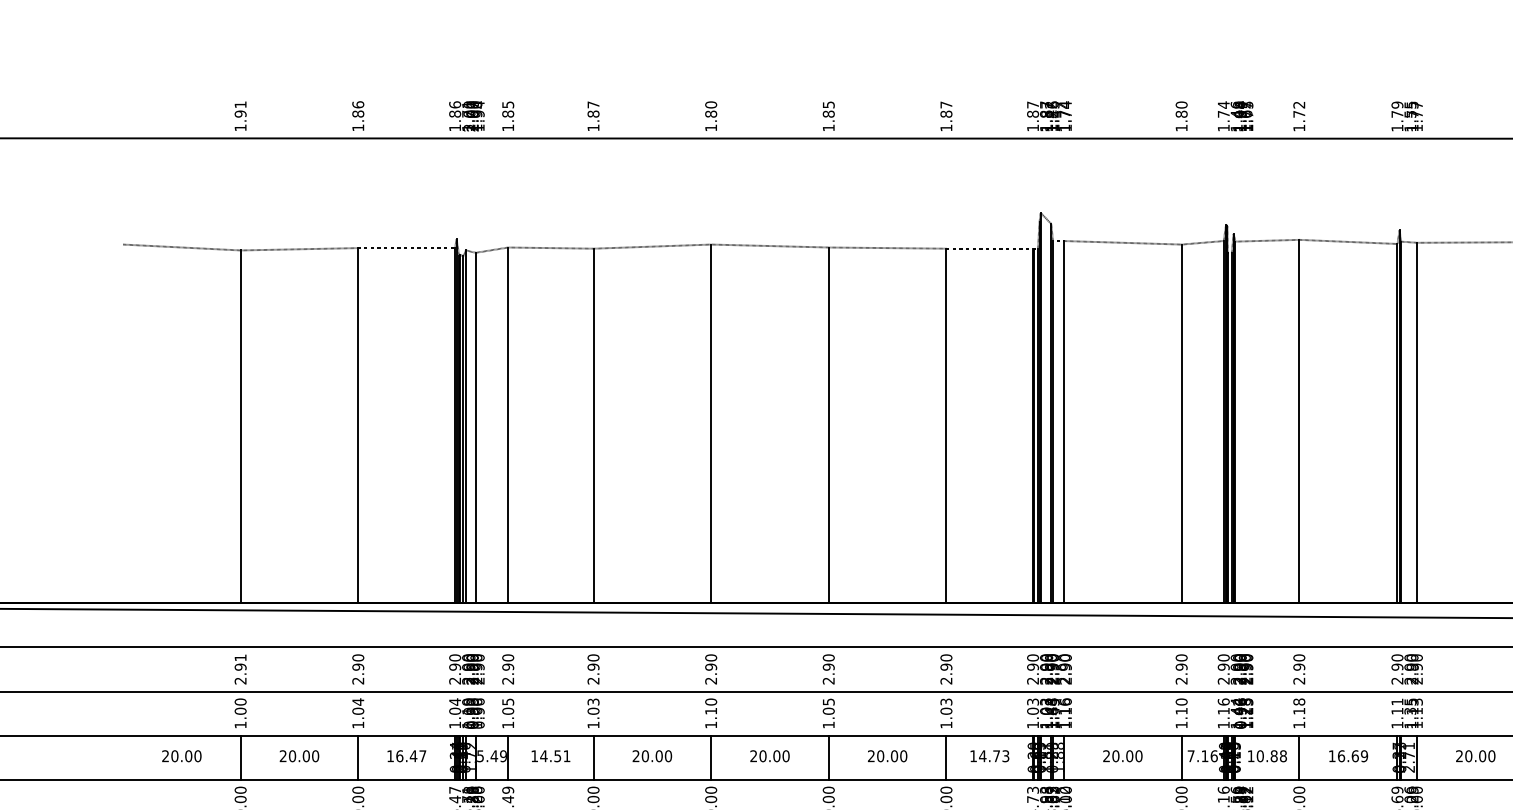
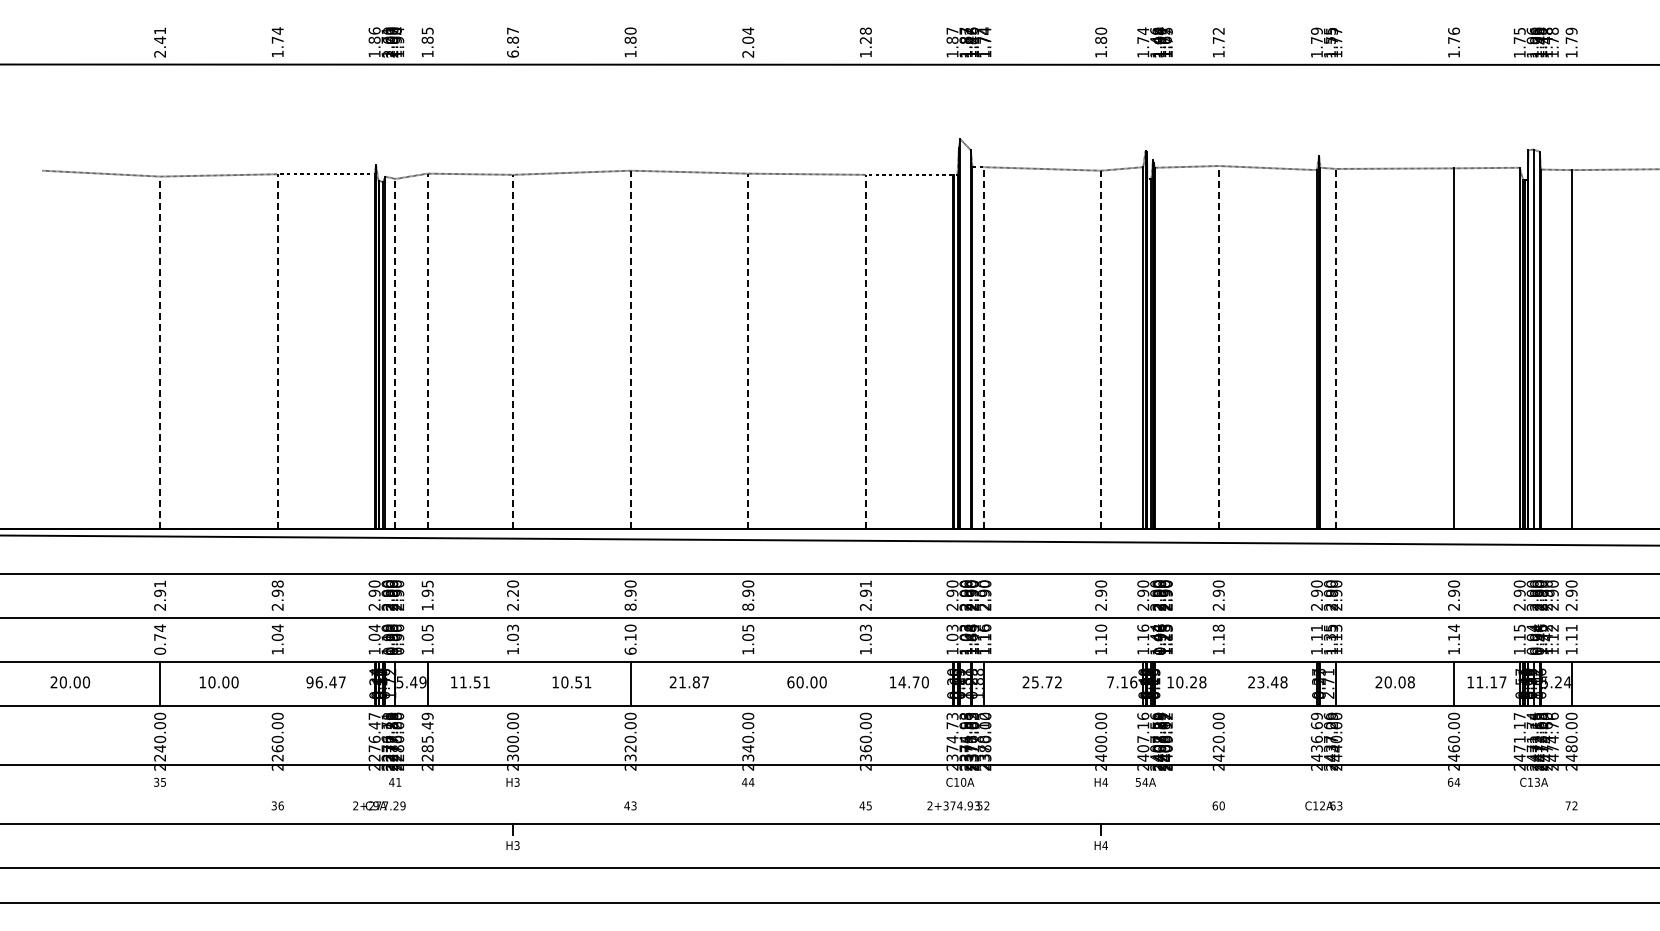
text: (358, 109) -> (277, 35), 1.86 -> 1.74
text: (946, 109) -> (865, 35), 1.87 -> 1.28
text: (829, 116) -> (748, 42), 1.85 -> 2.04
text: (241, 120) -> (160, 46), 1.91 -> 2.41
text: (593, 127) -> (512, 53), 1.87 -> 6.87
line: (1064, 421) -> (983, 347), solid -> dashed
line: (1299, 421) -> (1218, 347), solid -> dashed
line: (1417, 422) -> (1336, 348), solid -> dashed
line: (711, 423) -> (630, 349), solid -> dashed
line: (1182, 423) -> (1101, 349), solid -> dashed
line: (358, 425) -> (277, 351), solid -> dashed
line: (508, 425) -> (427, 351), solid -> dashed
line: (594, 425) -> (513, 351), solid -> dashed
line: (829, 425) -> (748, 351), solid -> dashed
line: (946, 425) -> (865, 351), solid -> dashed
line: (241, 426) -> (160, 352), solid -> dashed
line: (476, 427) -> (395, 353), solid -> dashed
text: (358, 657) -> (277, 583), 2.90 -> 2.98
text: (946, 657) -> (865, 583), 2.90 -> 2.91
text: (594, 666) -> (513, 592), 2.90 -> 2.20
text: (508, 669) -> (427, 595), 2.90 -> 1.95
text: (711, 680) -> (630, 606), 2.90 -> 8.90
text: (829, 680) -> (748, 606), 2.90 -> 8.90
text: (241, 713) -> (160, 639), 1.00 -> 0.74
text: (711, 724) -> (630, 650), 1.10 -> 6.10
text: (182, 756) -> (70, 682), moved
text: (283, 756) -> (202, 682), 20.00 -> 10.00
text: (390, 756) -> (309, 682), 16.47 -> 96.47
text: (544, 756) -> (463, 682), 14.51 -> 11.51
text: (652, 756) -> (571, 682), 20.00 -> 10.51
text: (774, 756) -> (693, 682), 20.00 -> 21.87
text: (871, 756) -> (790, 682), 20.00 -> 60.00
text: (1005, 756) -> (924, 682), 14.73 -> 14.70
text: (1127, 756) -> (1046, 682), 20.00 -> 25.72
text: (1274, 756) -> (1193, 682), 10.88 -> 10.28
text: (1348, 756) -> (1267, 682), 16.69 -> 23.48
text: (1491, 756) -> (1410, 682), 20.00 -> 20.08
line: (358, 757) -> (277, 683), removed
line: (594, 757) -> (513, 683), removed
line: (829, 757) -> (748, 683), removed
line: (946, 757) -> (865, 683), removed
line: (1182, 757) -> (1101, 683), removed
line: (1299, 757) -> (1218, 683), removed

